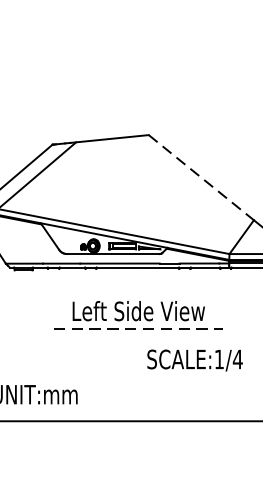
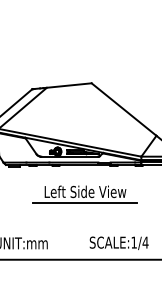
line: (202, 177) -> (124, 109), dashed -> solid
line: (138, 328) -> (85, 202), dashed -> solid
text: (193, 359) -> (118, 242), moved

